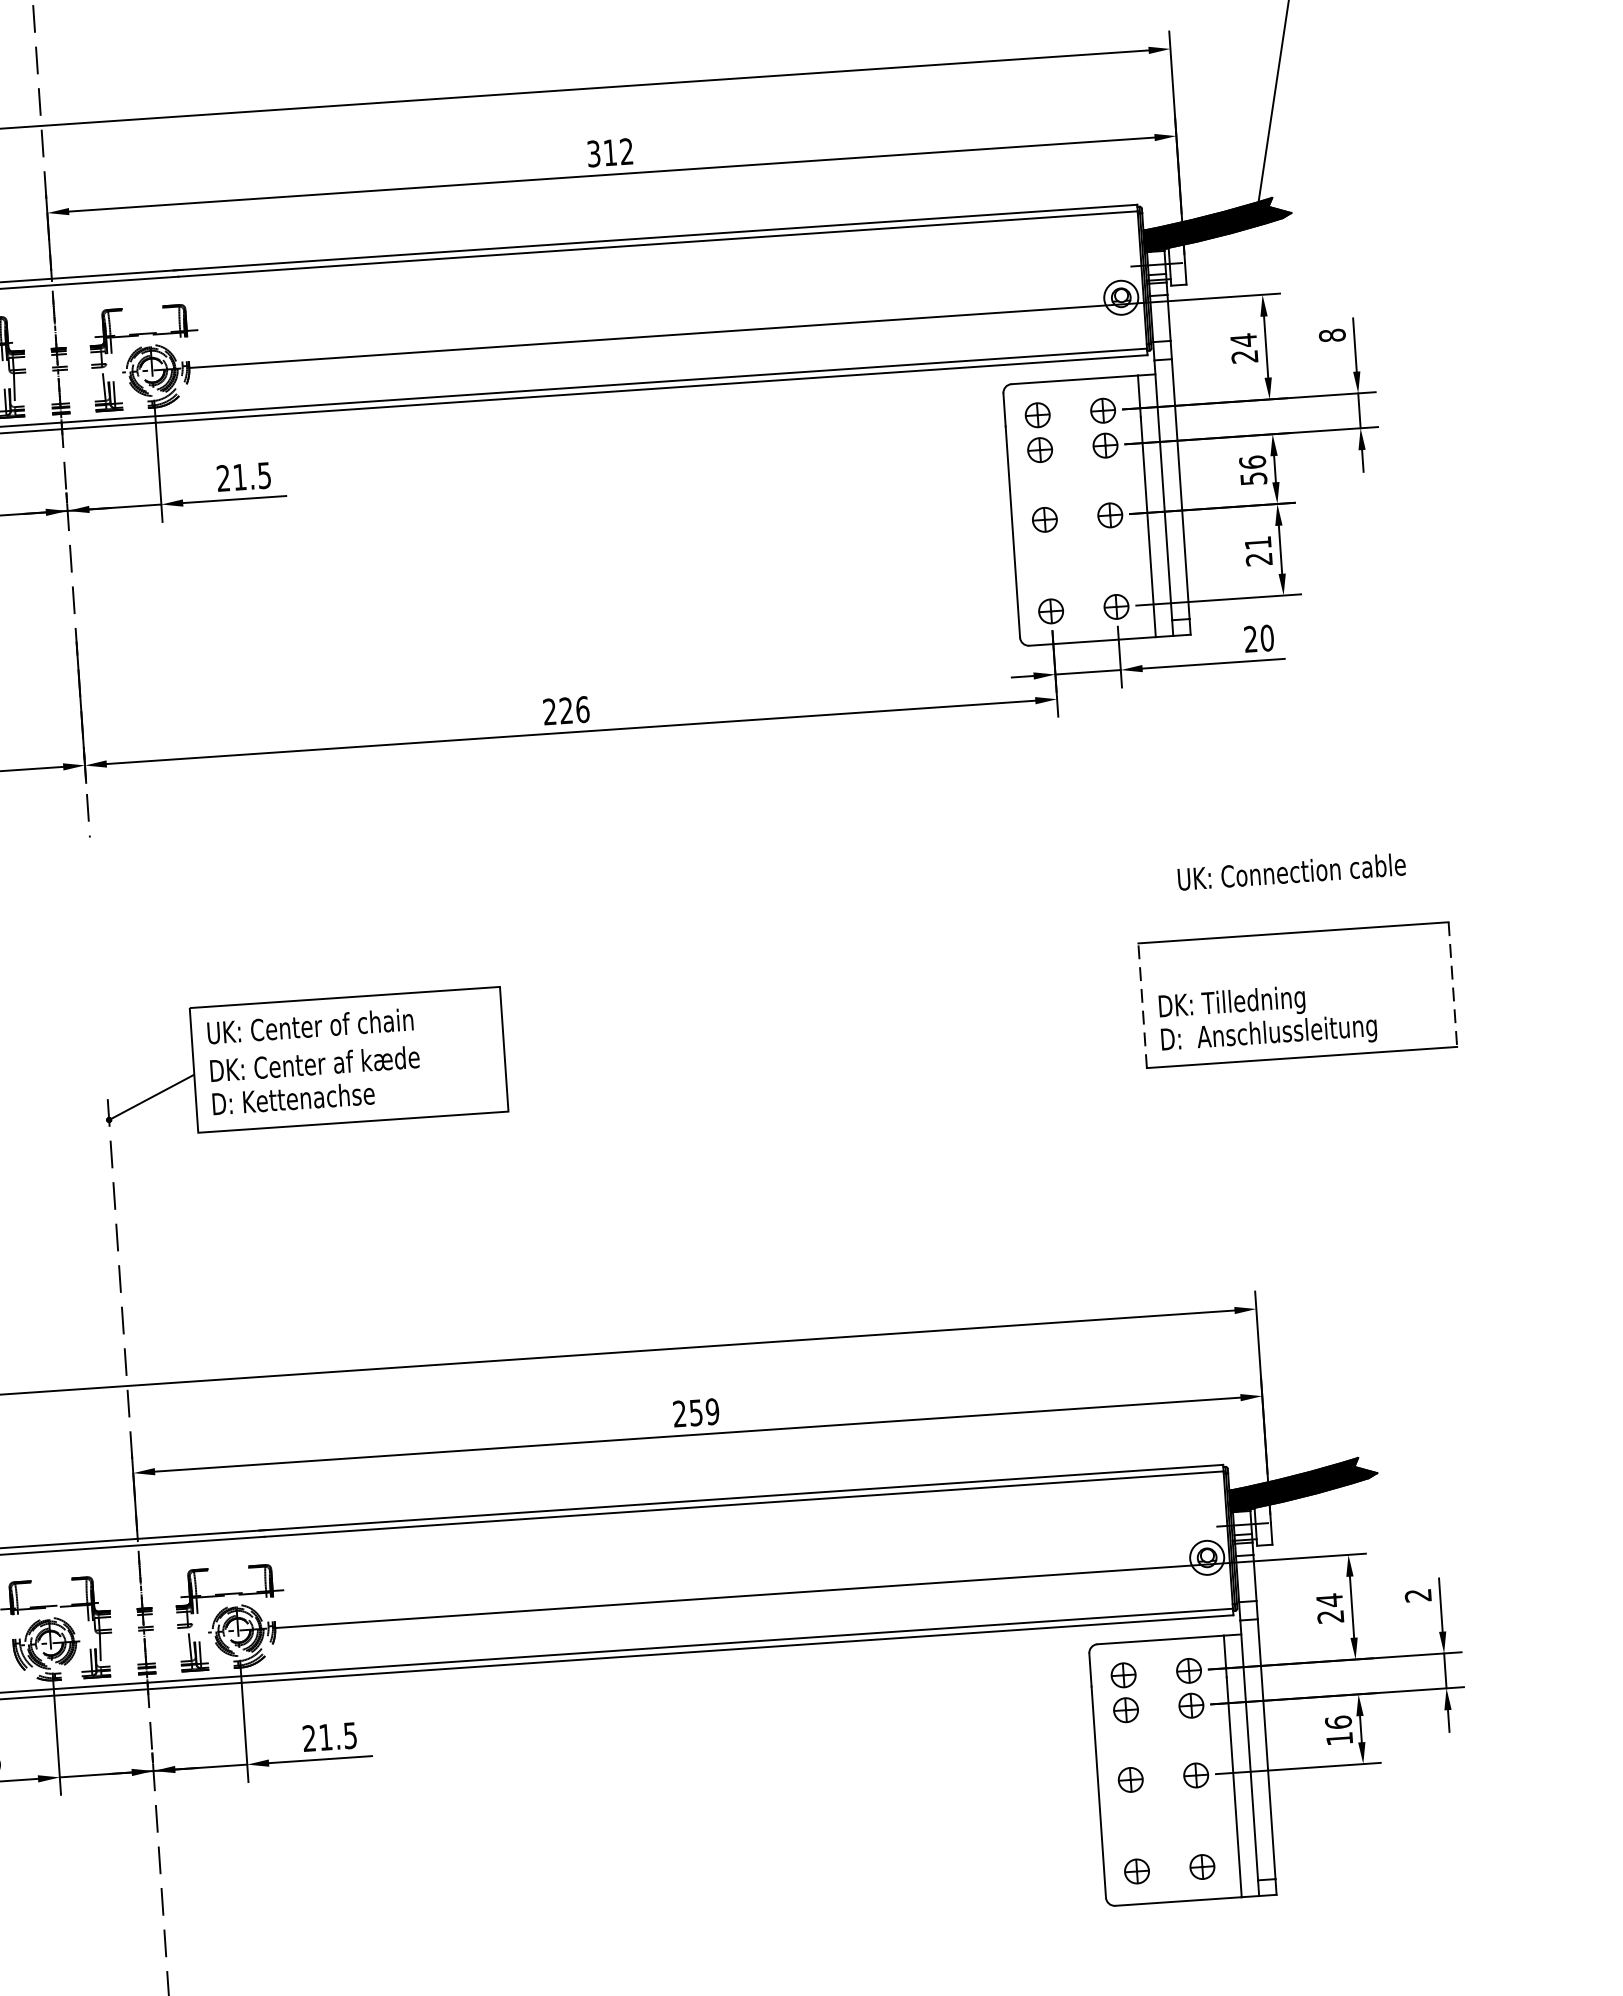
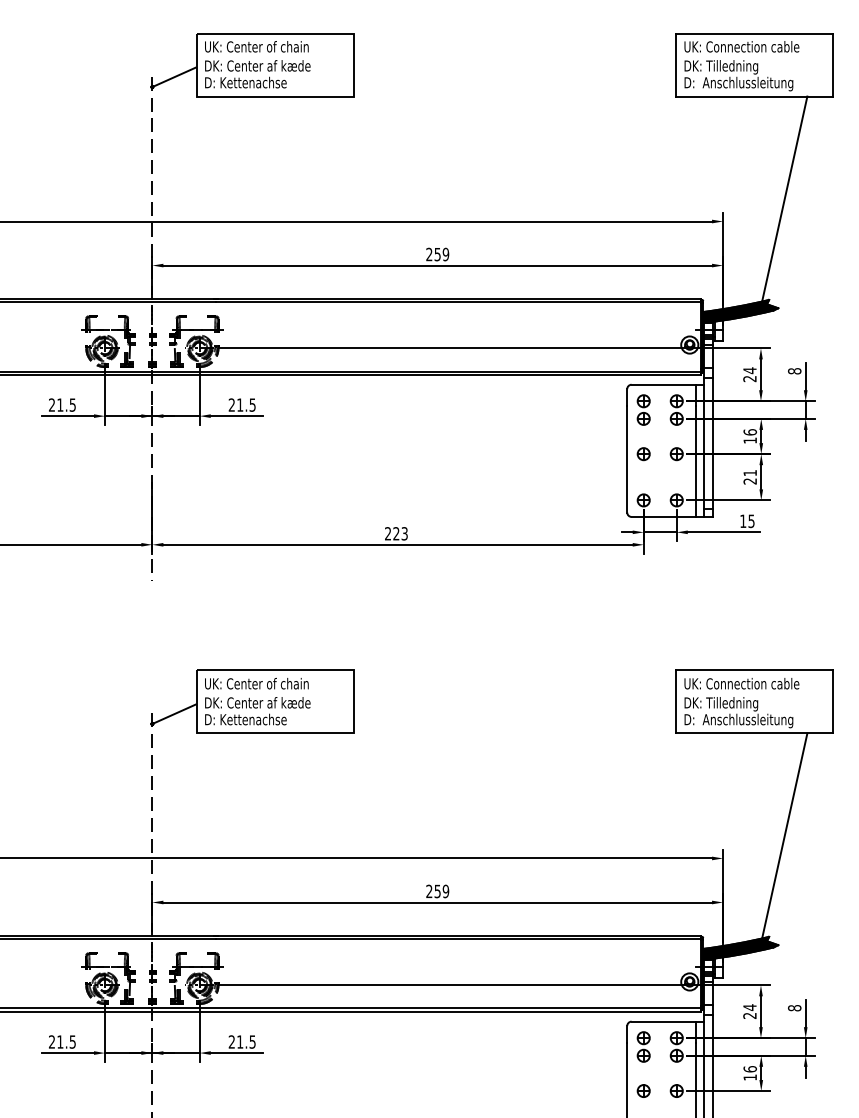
text: (609, 152) -> (437, 254), 312 -> 259
text: (1254, 478) -> (750, 440), 56 -> 16
text: (1259, 639) -> (747, 521), 20 -> 15
text: (582, 709) -> (404, 533), 226 -> 223
text: (1290, 871) -> (741, 683), moved
line: (1453, 983) -> (833, 701), dashed -> solid
line: (1143, 1004) -> (676, 701), dashed -> solid
line: (1375, 1259) -> (784, 837), added
text: (1417, 1596) -> (794, 1008), 2 -> 8

